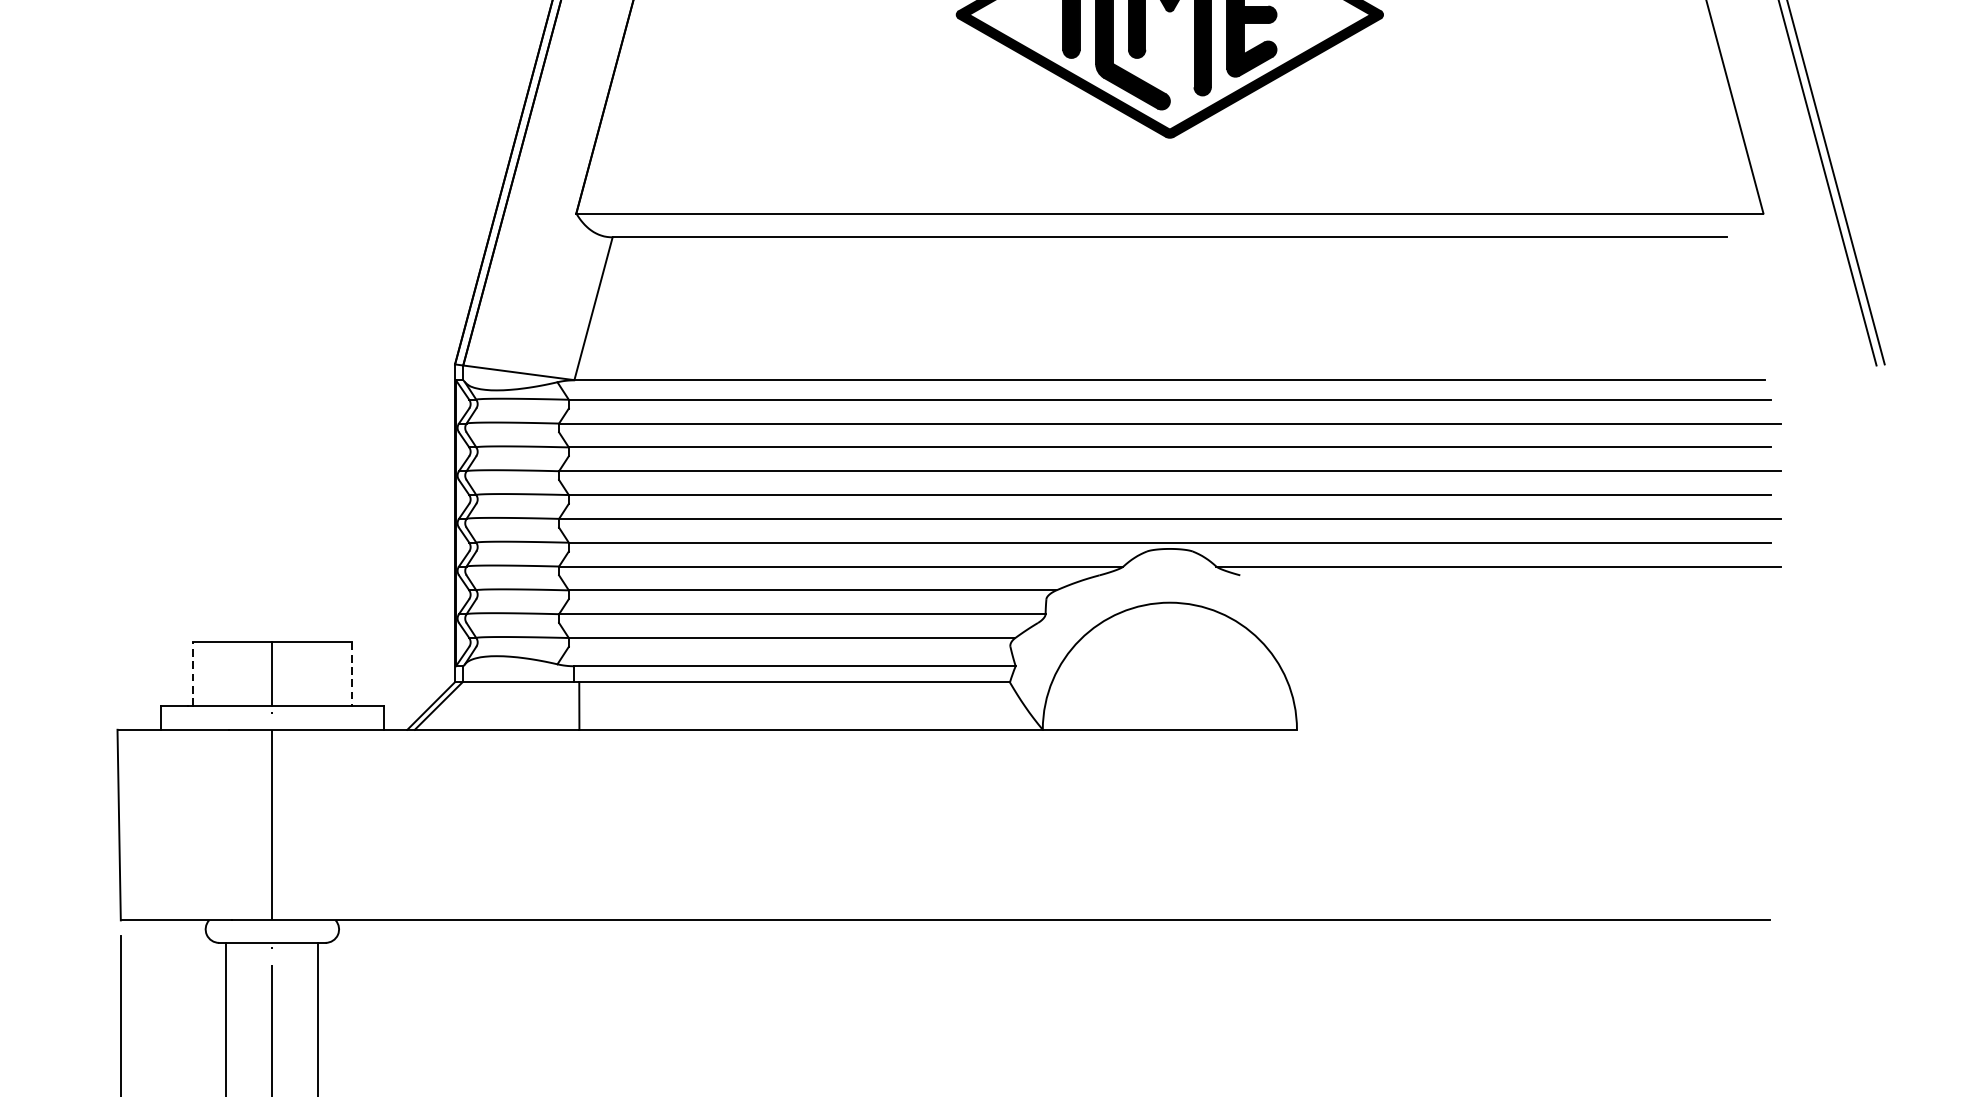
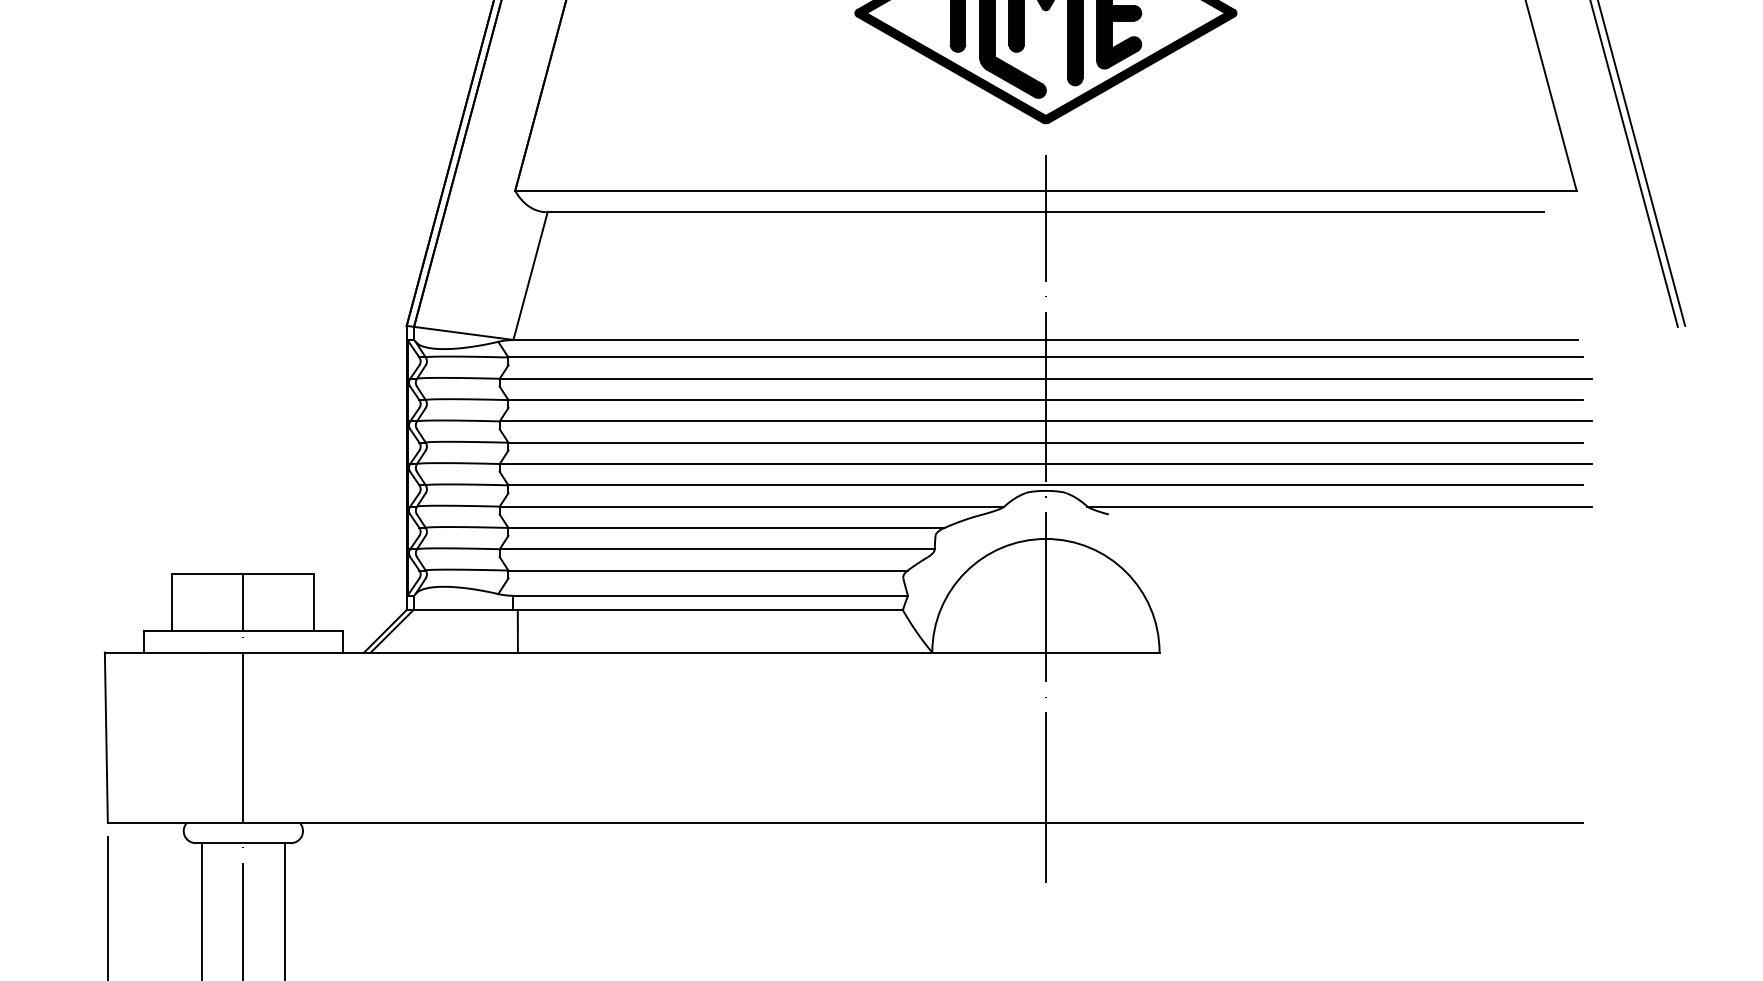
line: (1169, 579) -> (1045, 518), added
line: (193, 673) -> (172, 602), dashed -> solid
line: (351, 674) -> (314, 603), dashed -> solid

